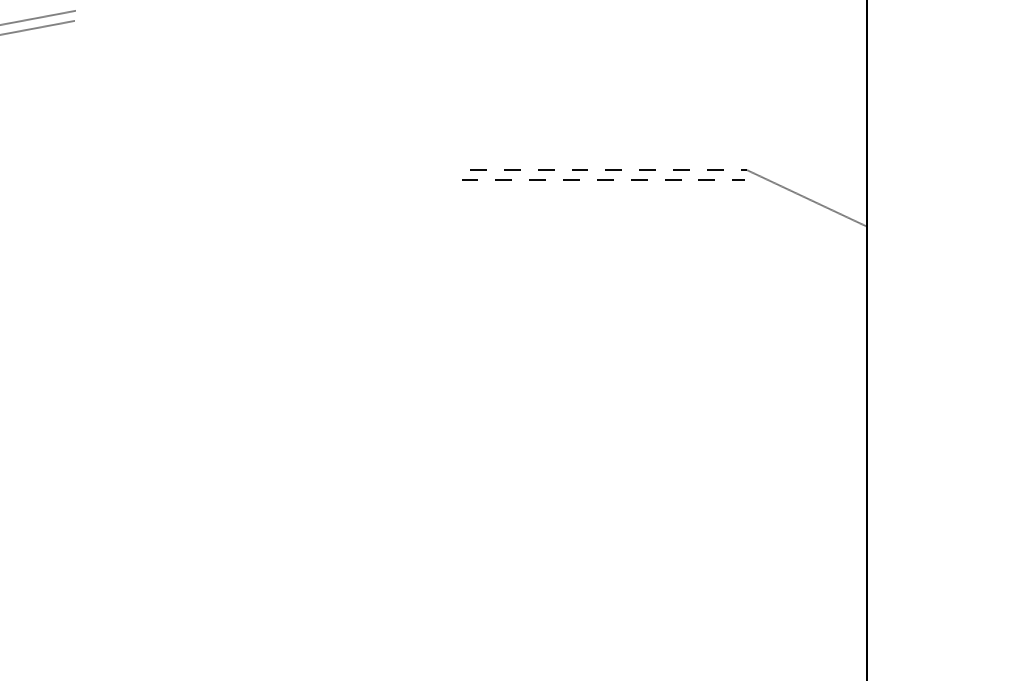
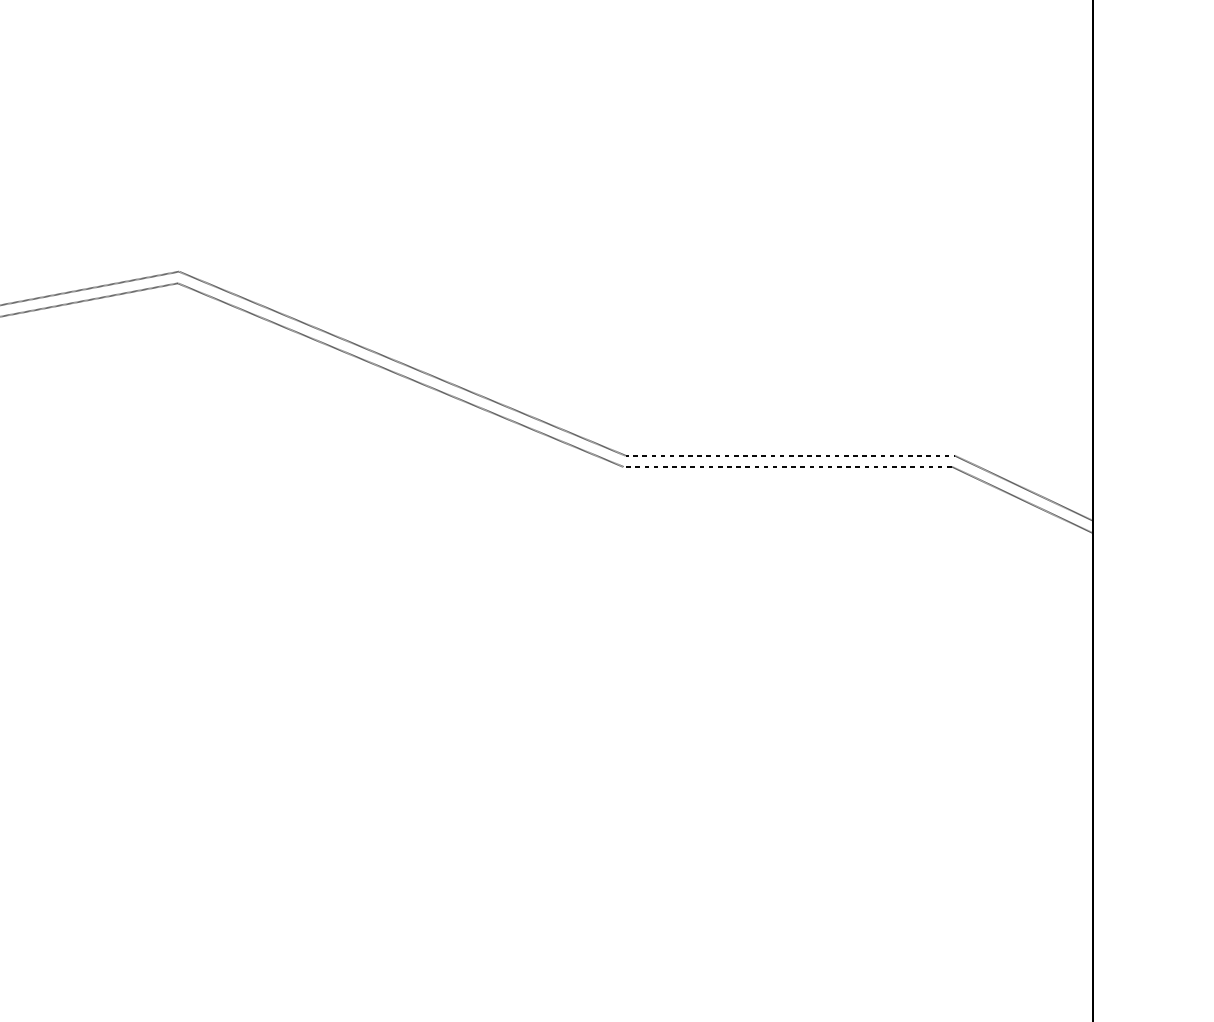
line: (269, 90) -> (402, 363), added
line: (267, 99) -> (400, 374), added
line: (805, 207) -> (1022, 499), added

